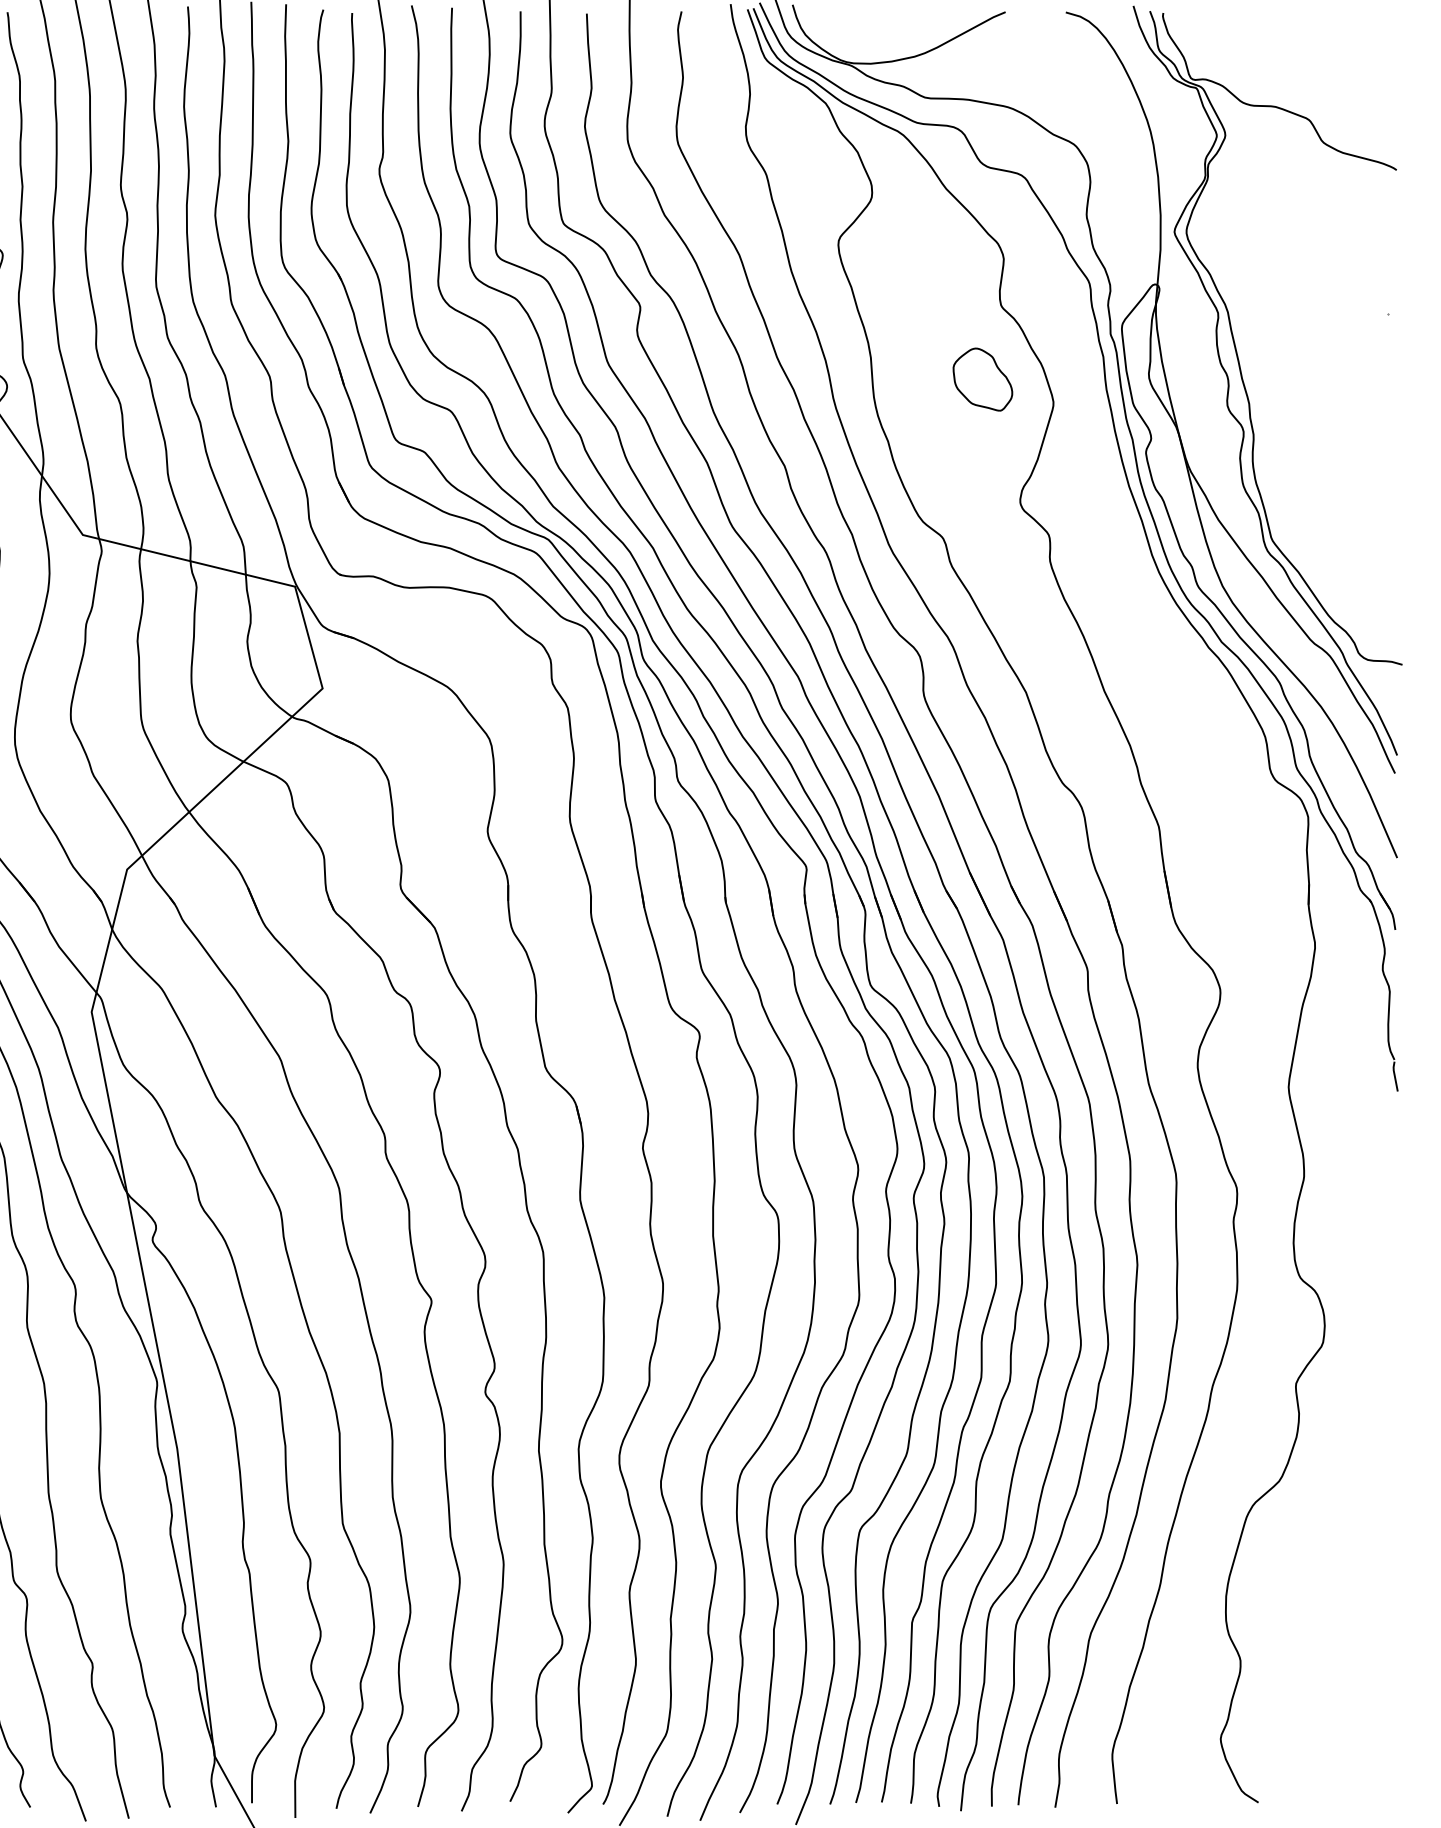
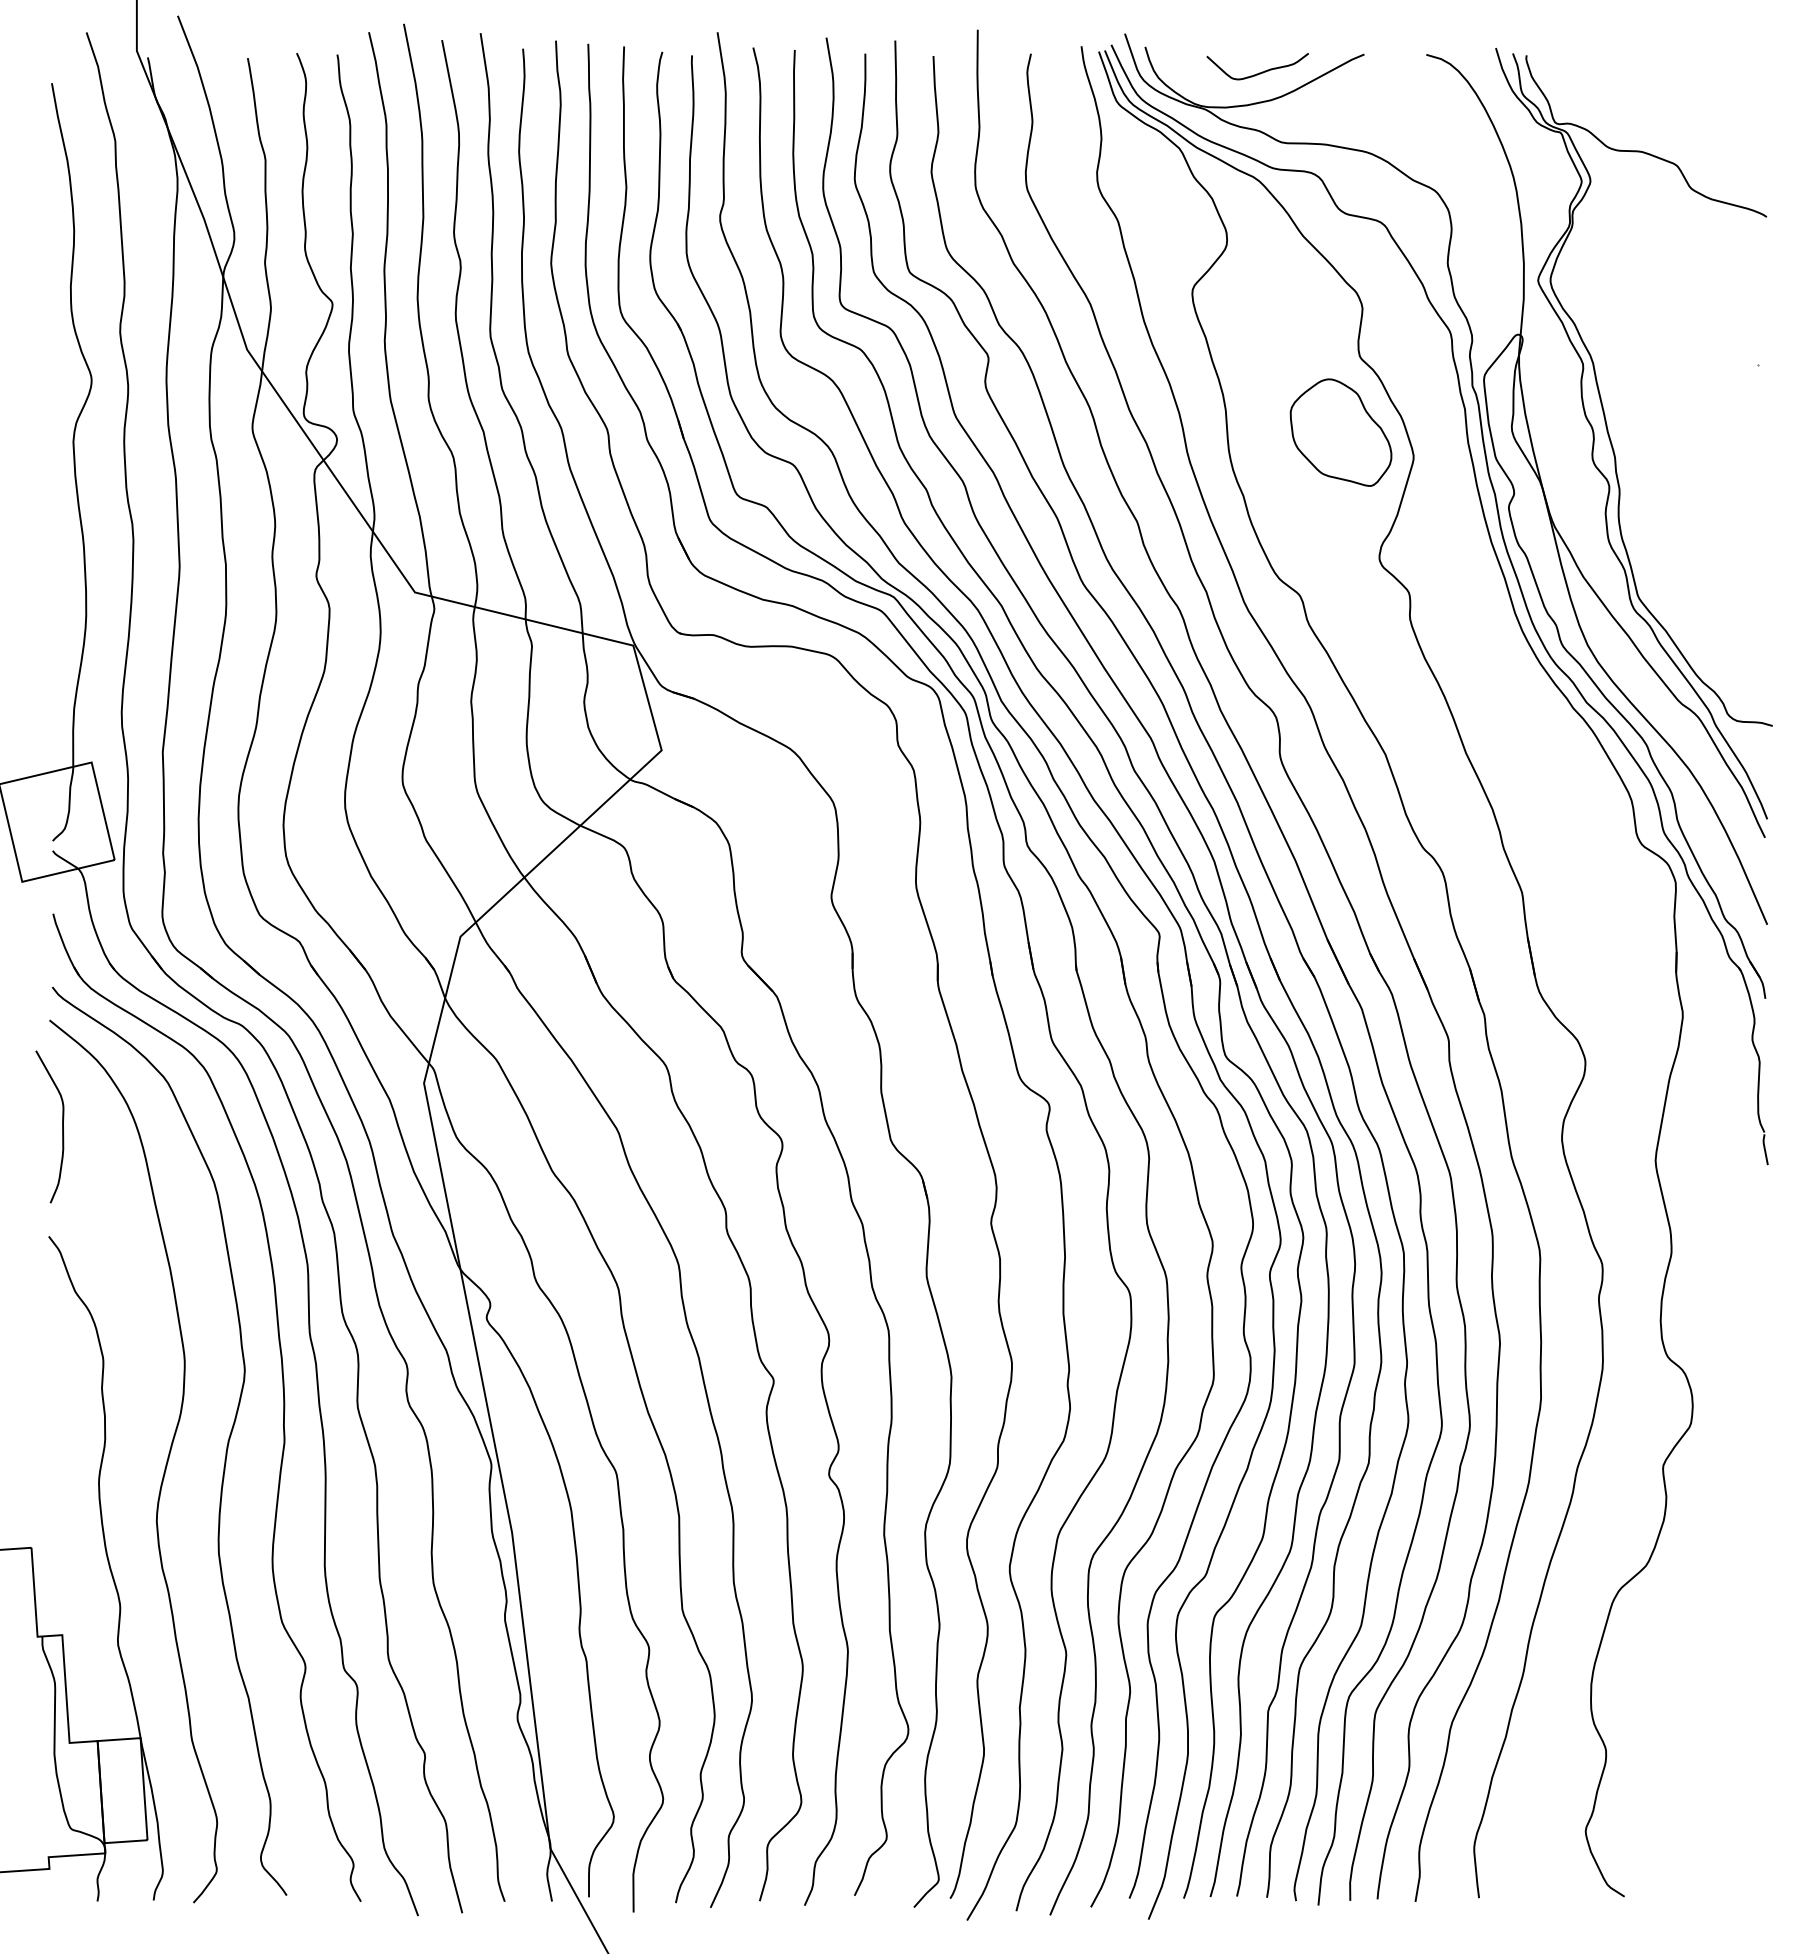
curve: (903, 29) -> (1259, 72), added
part: (982, 379) -> (1340, 432), size x1.67

